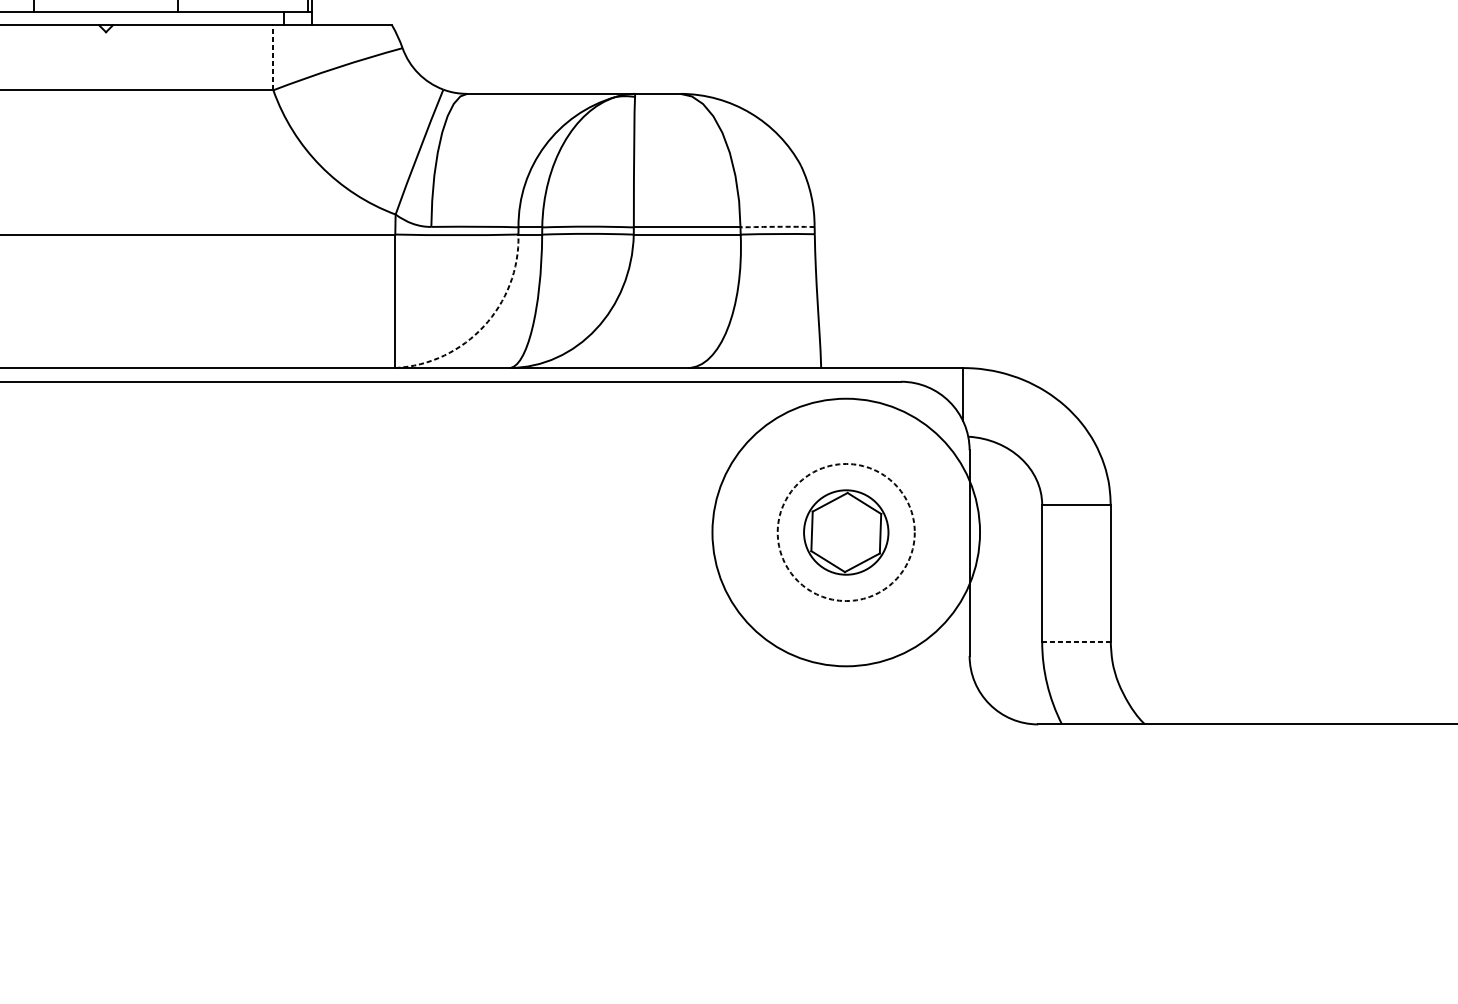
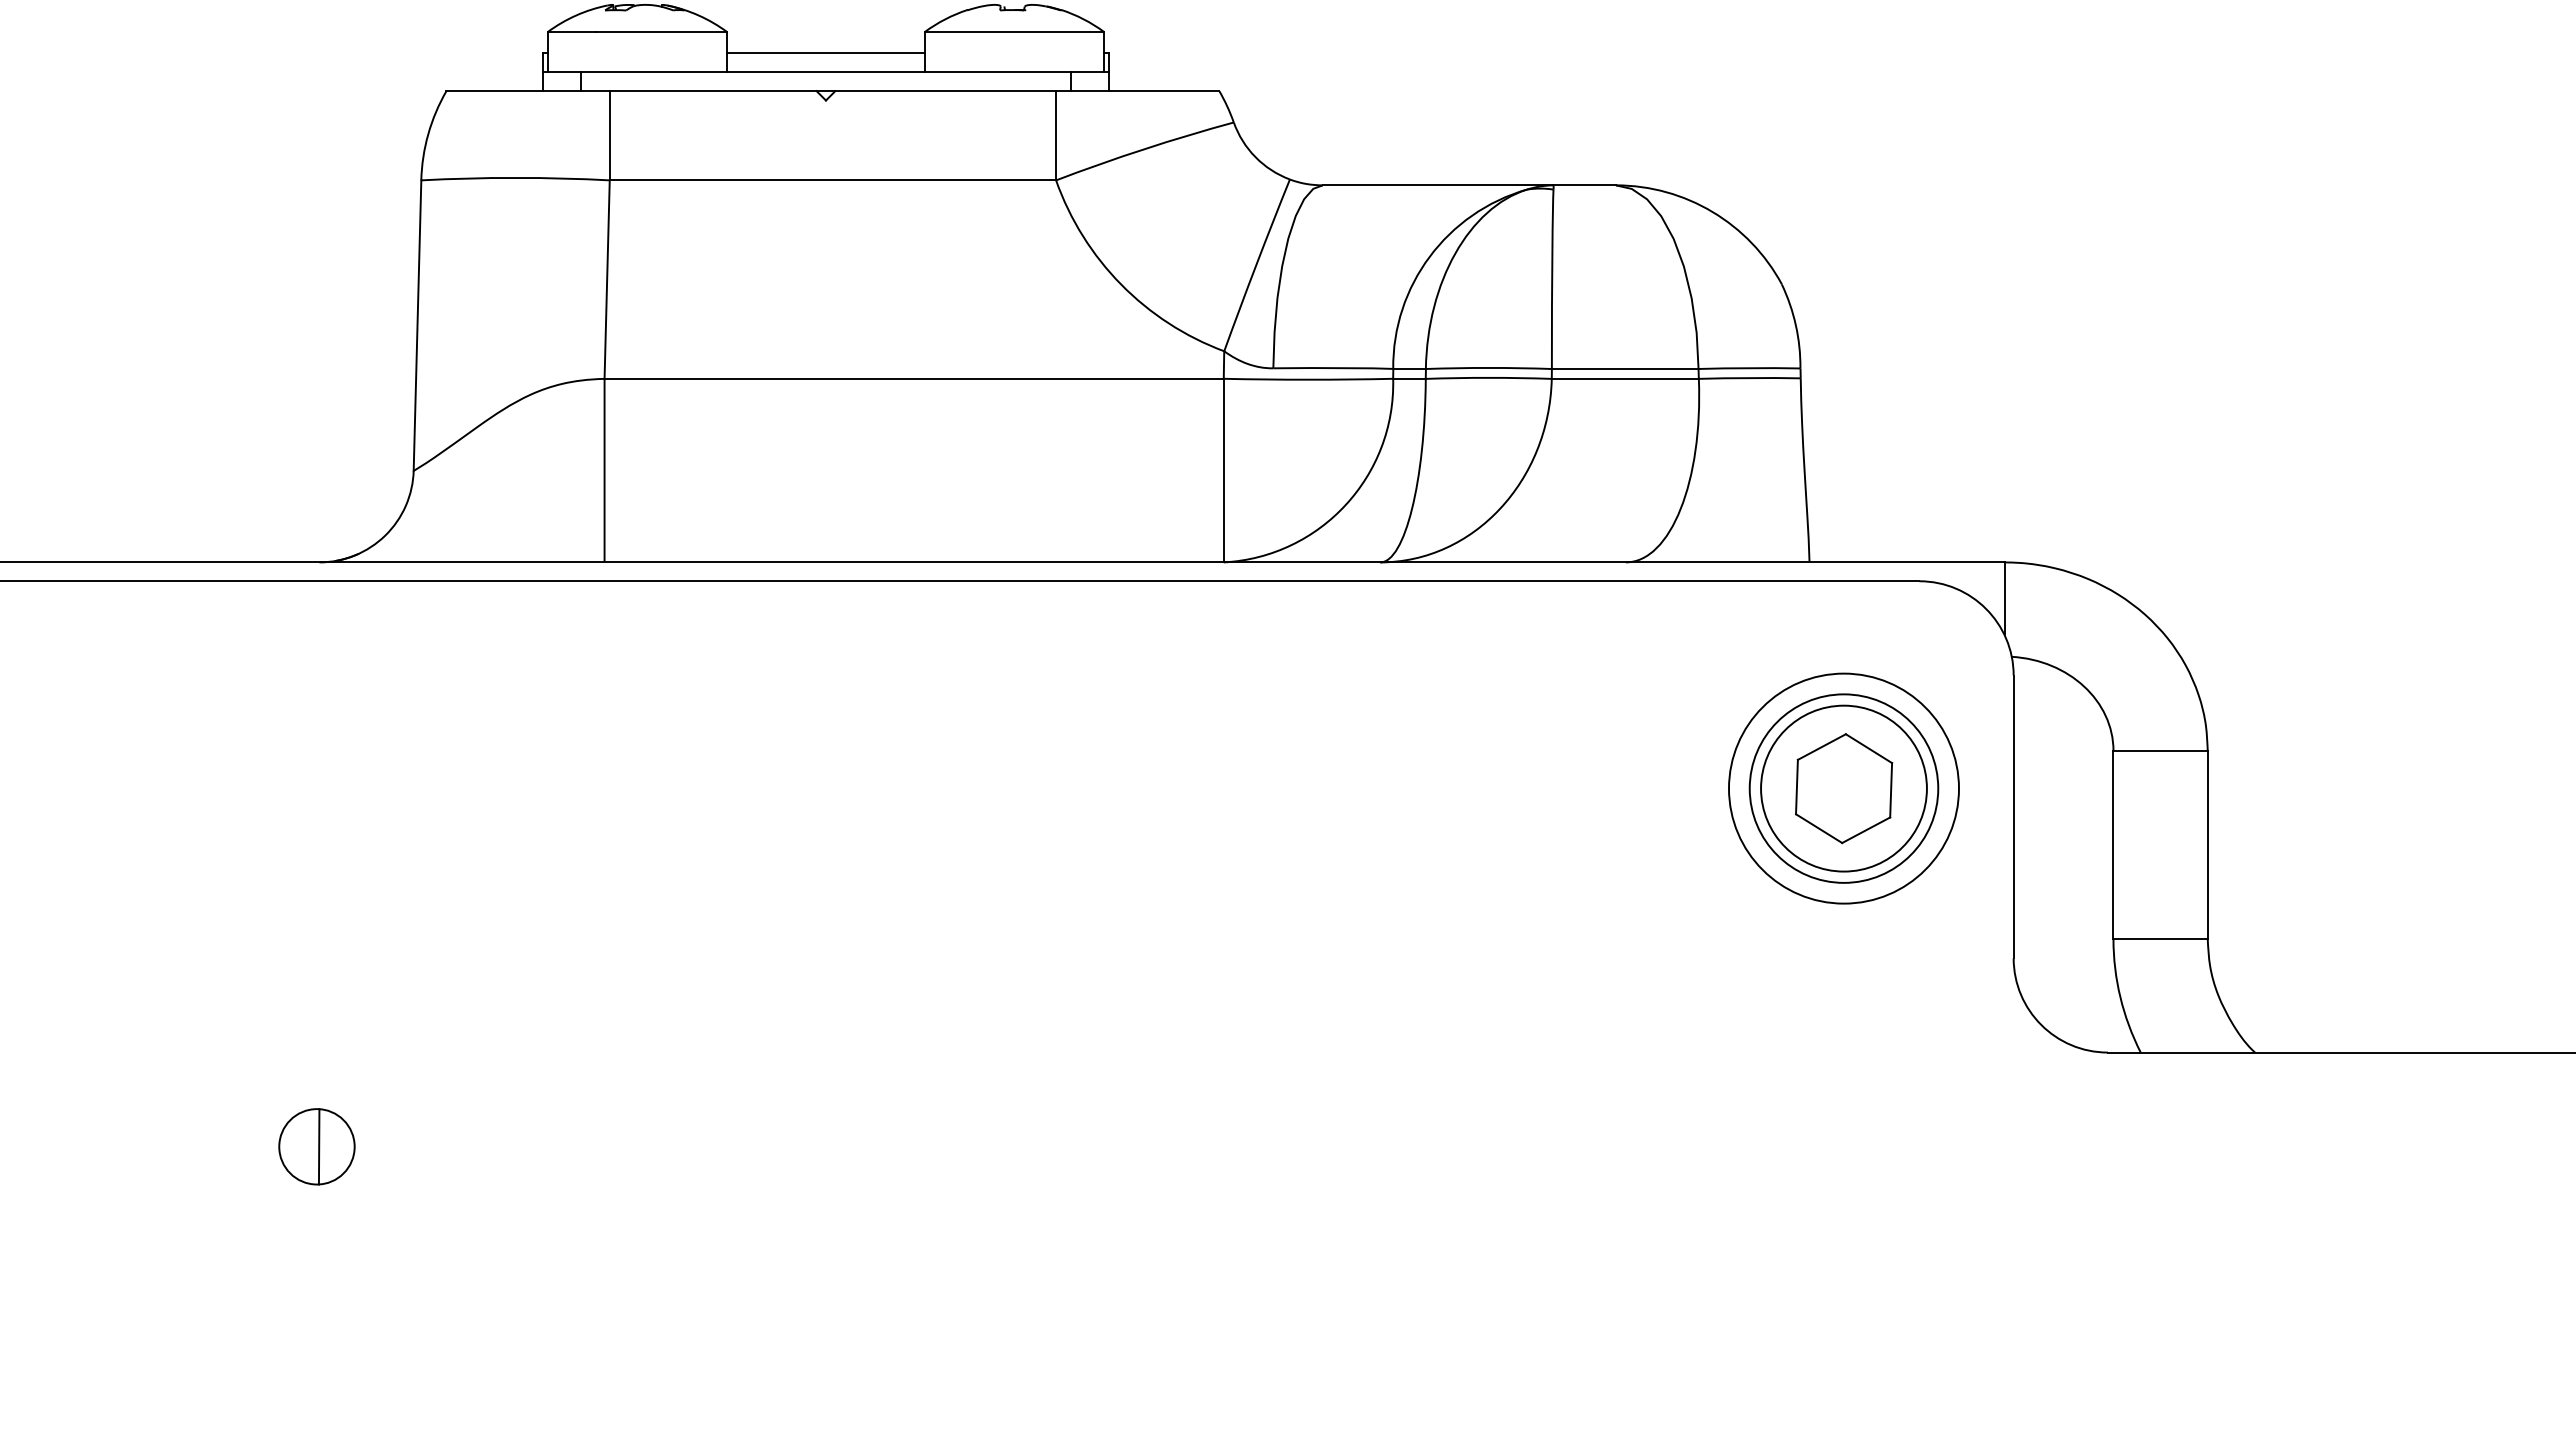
line: (273, 57) -> (1056, 135), dashed -> solid
arc: (777, 227) -> (1749, 368), dashed -> solid
arc: (483, 326) -> (1345, 505), dashed -> solid
circle: (845, 532) -> (1843, 788), dashed -> solid
circle: (845, 532) -> (1843, 788), size x0.62
circle: (845, 532) -> (1843, 788), size x1.43
line: (1076, 642) -> (2160, 939), dashed -> solid

